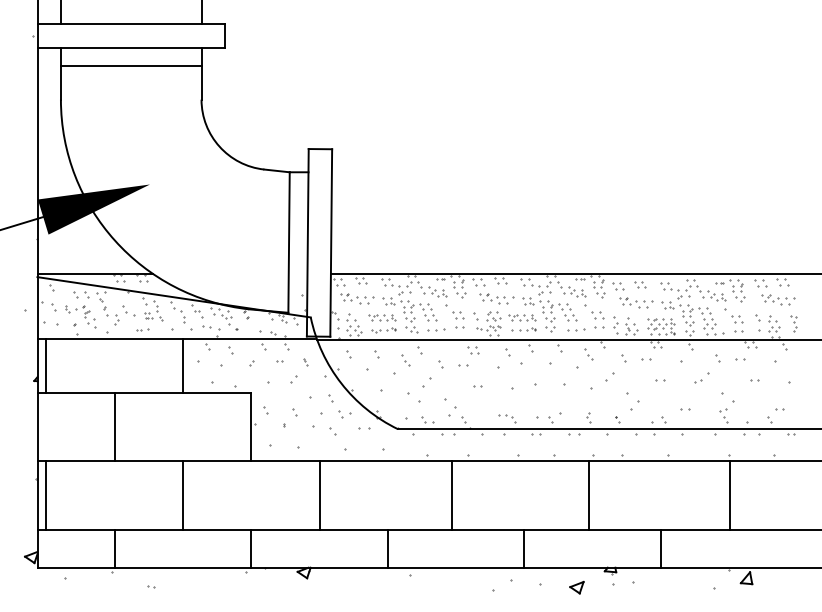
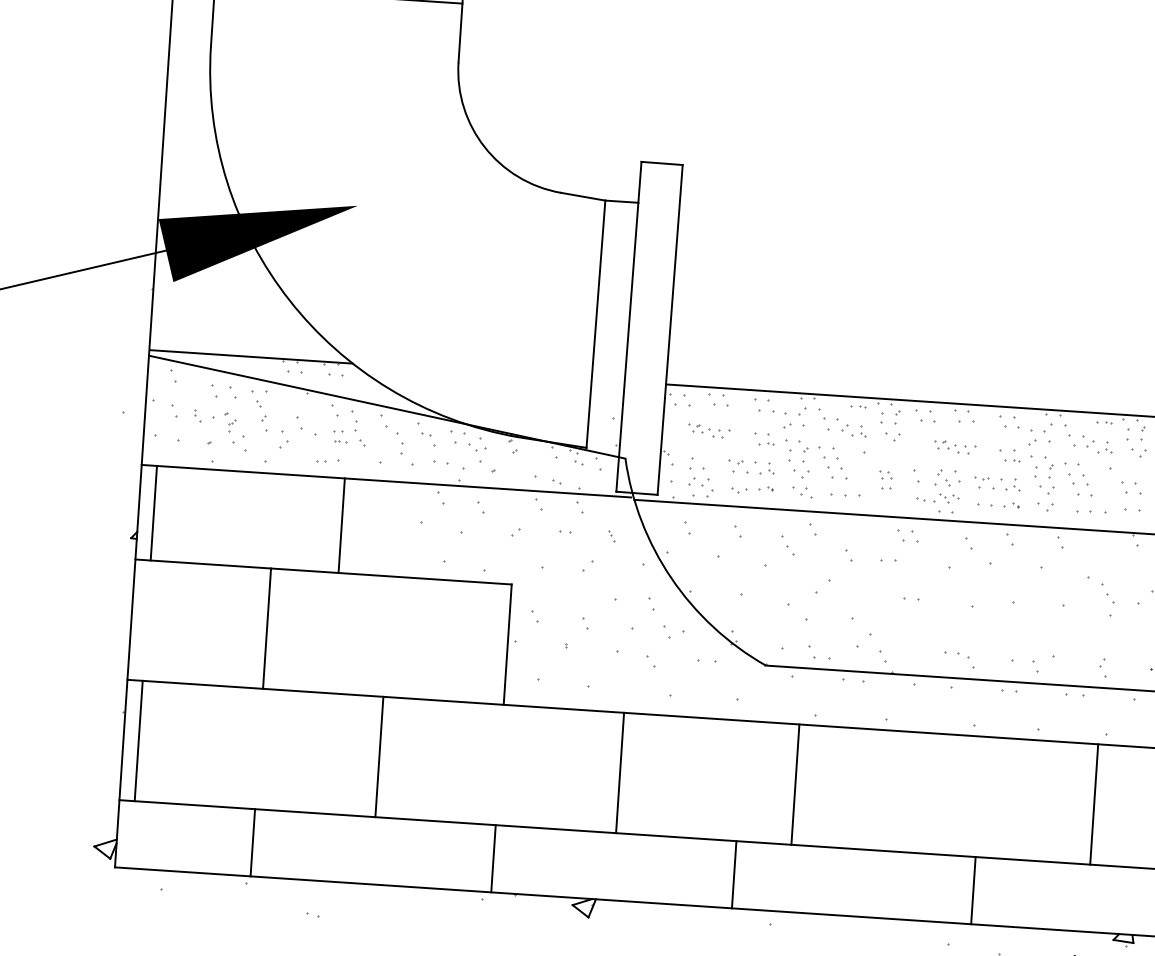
part: (357, 298) -> (709, 430), size x0.7
part: (496, 298) -> (954, 447), size x0.7
part: (458, 319) -> (885, 479), size x0.6
part: (588, 354) -> (1107, 593), moved
line: (182, 365) -> (341, 524), moved
line: (452, 495) -> (796, 784), moved

